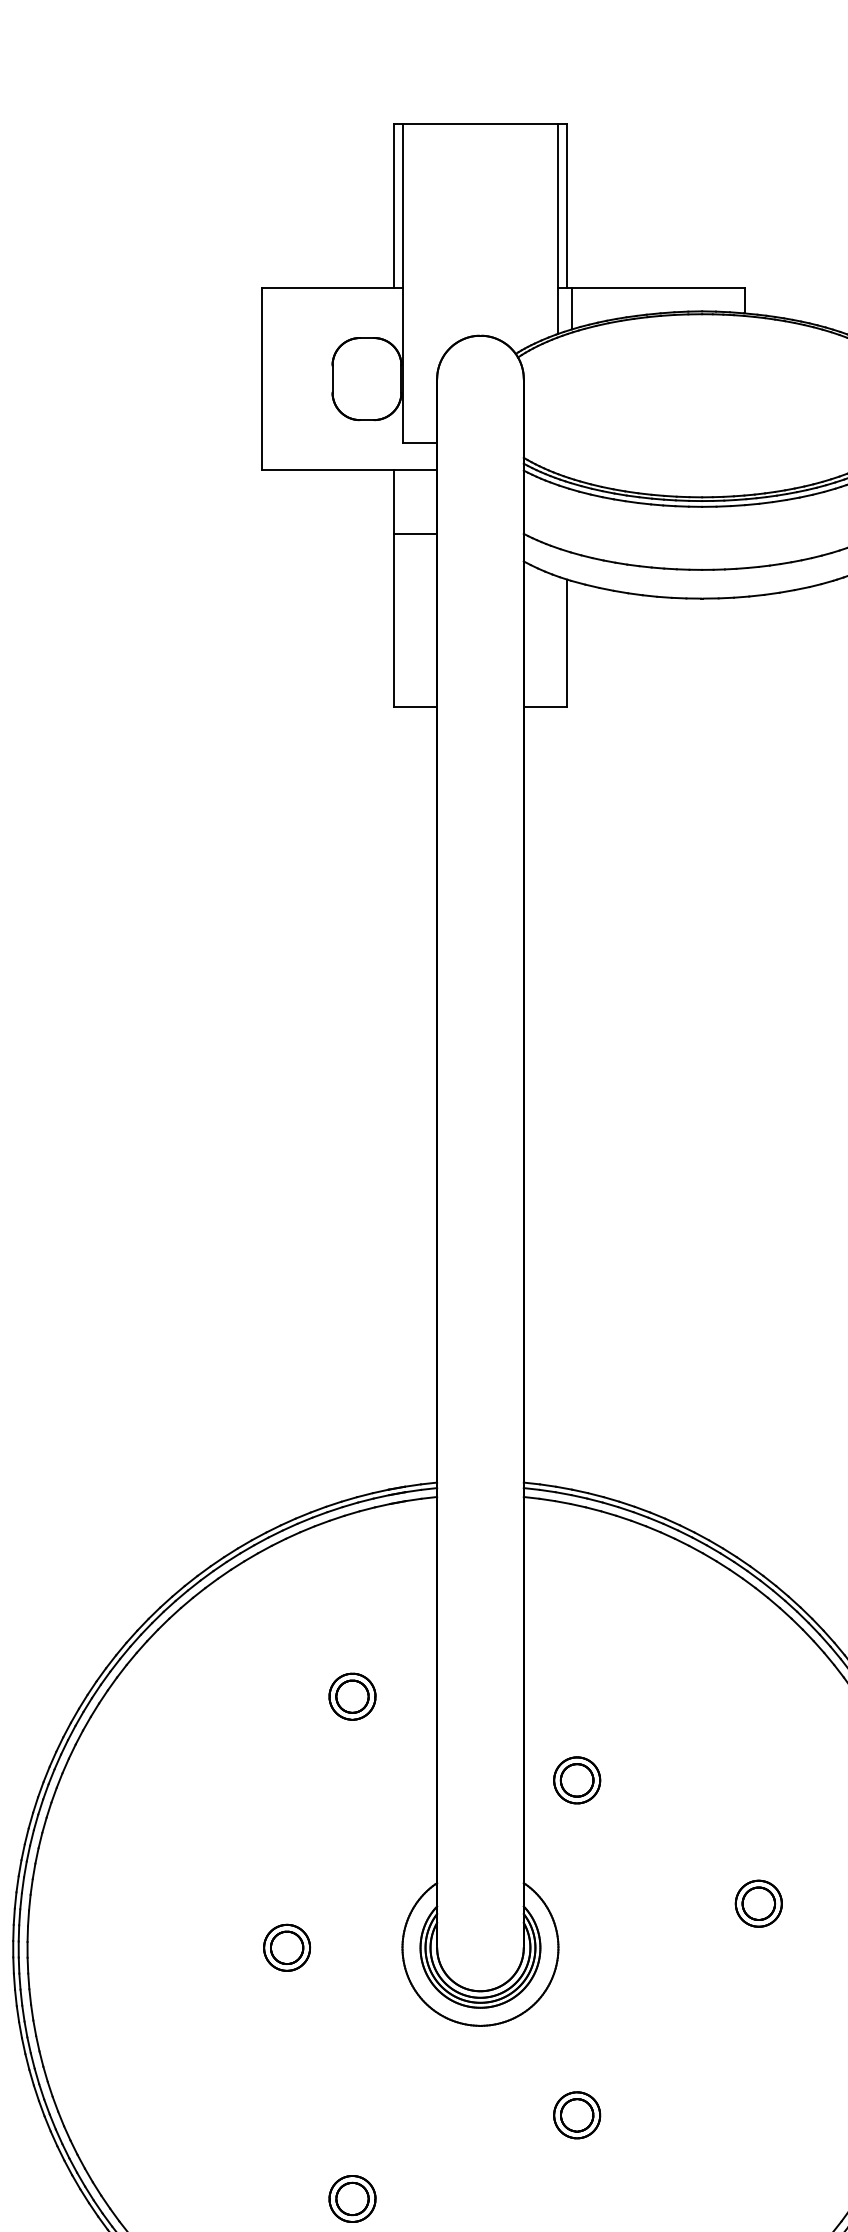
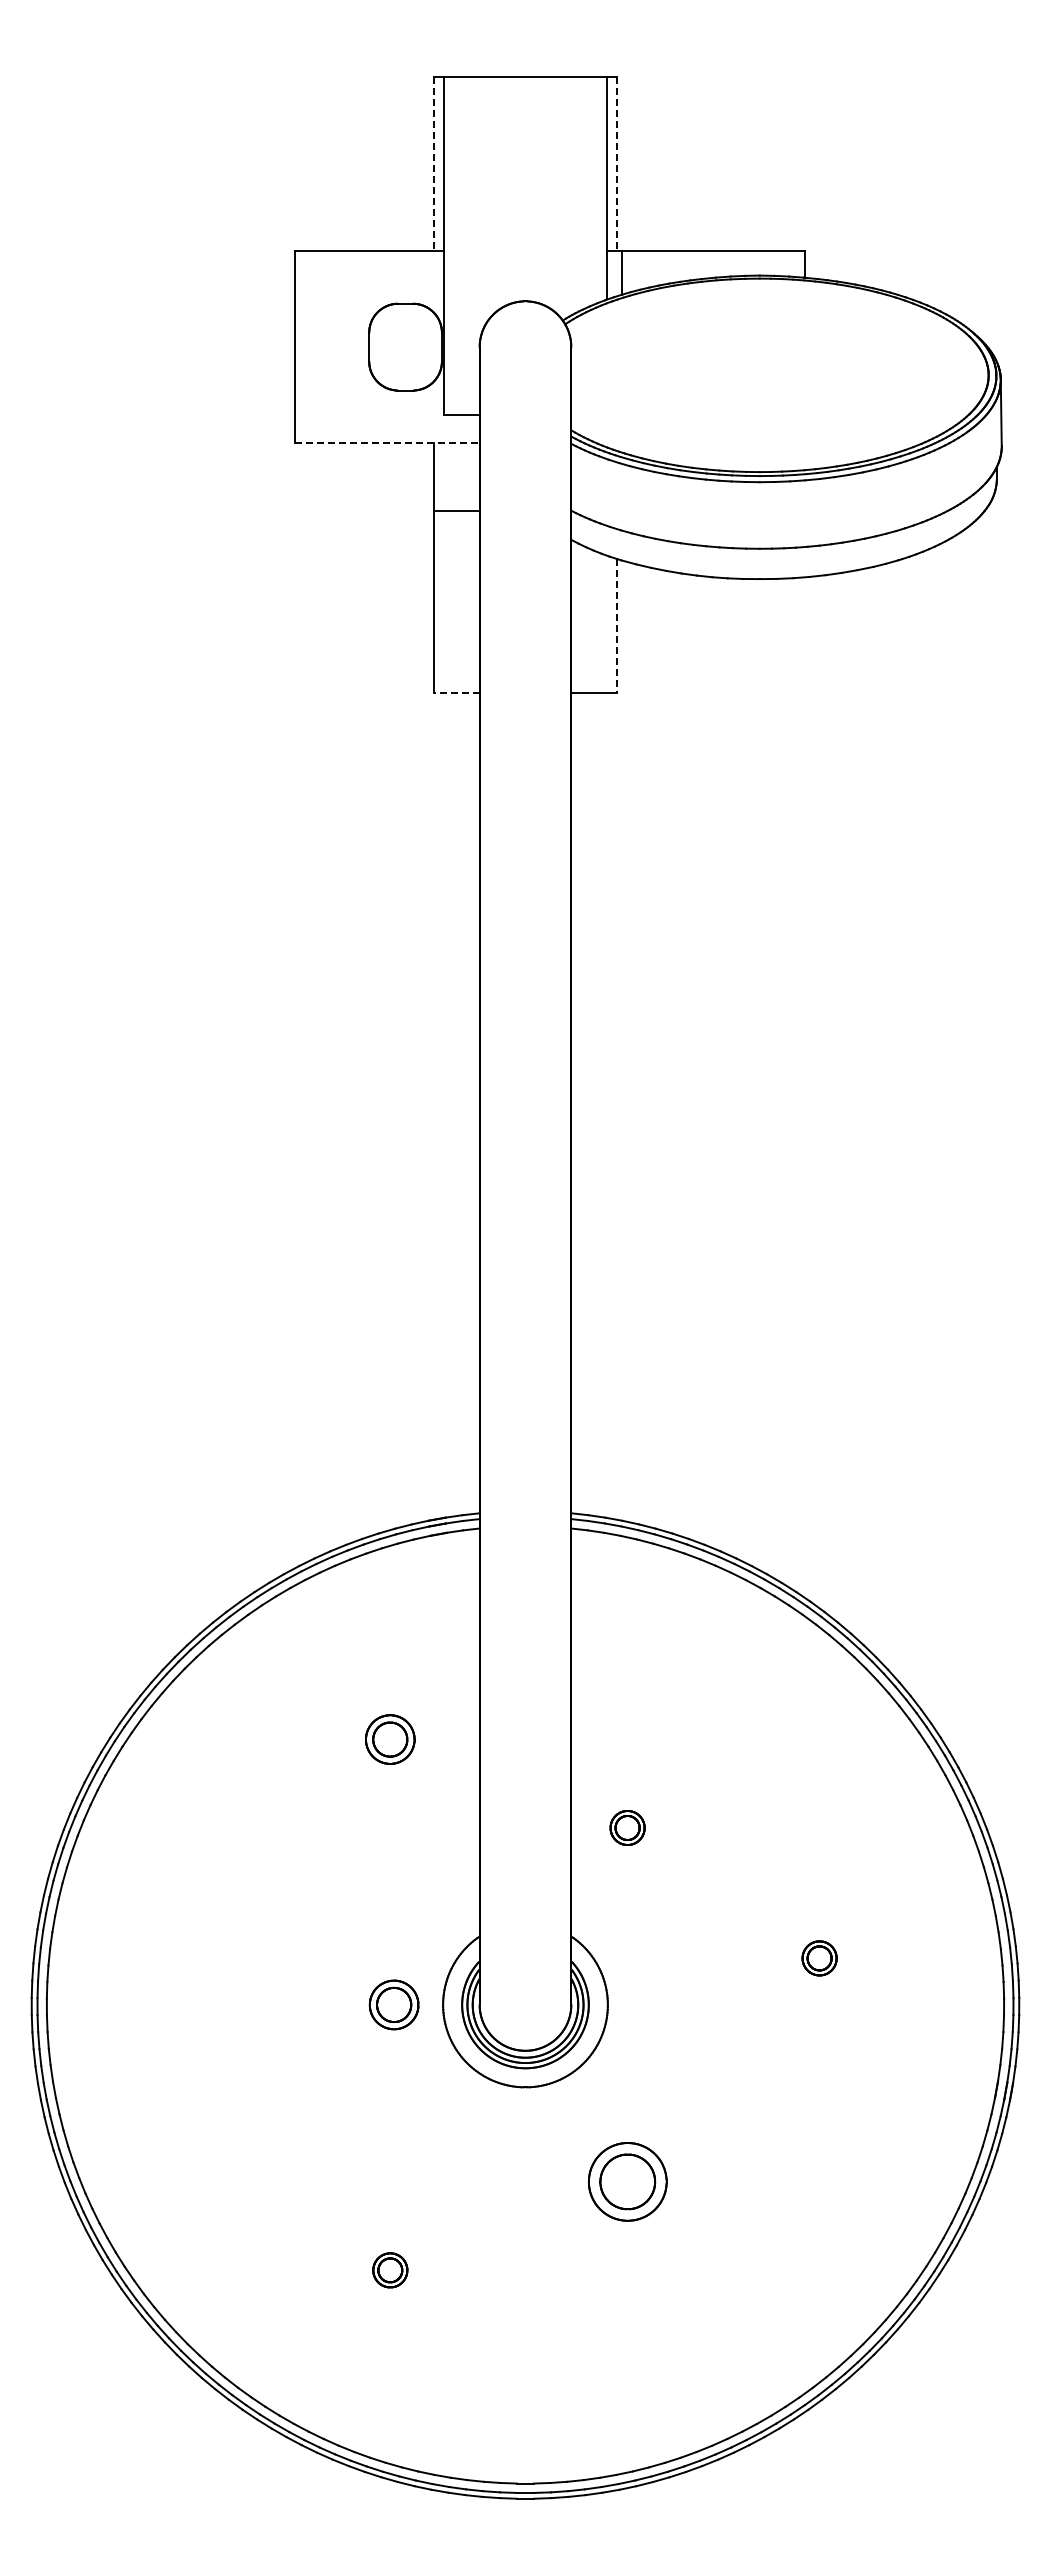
line: (393, 206) -> (433, 164), solid -> dashed
line: (567, 206) -> (617, 164), solid -> dashed
line: (349, 470) -> (387, 443), solid -> dashed
line: (567, 643) -> (617, 626), solid -> dashed
line: (415, 706) -> (456, 693), solid -> dashed
part: (577, 1779) -> (627, 1827), size x0.7
part: (758, 1903) -> (819, 1958), size x0.7
part: (286, 1947) -> (393, 2004), moved
part: (577, 2114) -> (627, 2181), size x1.6
part: (352, 2199) -> (390, 2270), size x0.7

